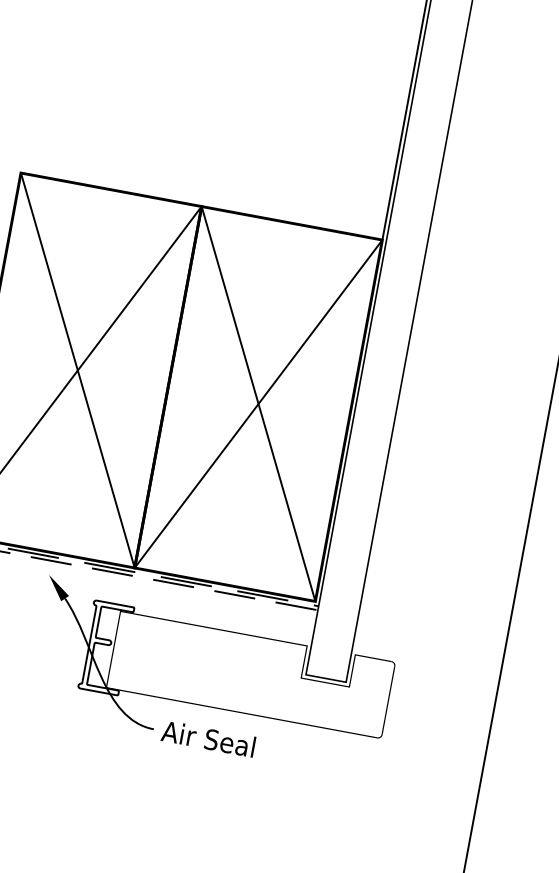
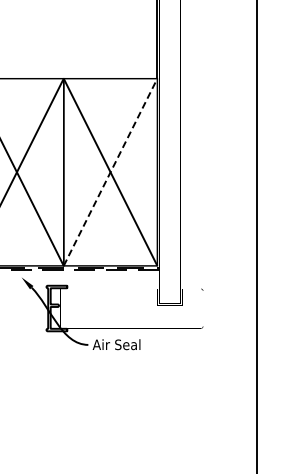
line: (258, 404) -> (110, 172), solid -> dashed

